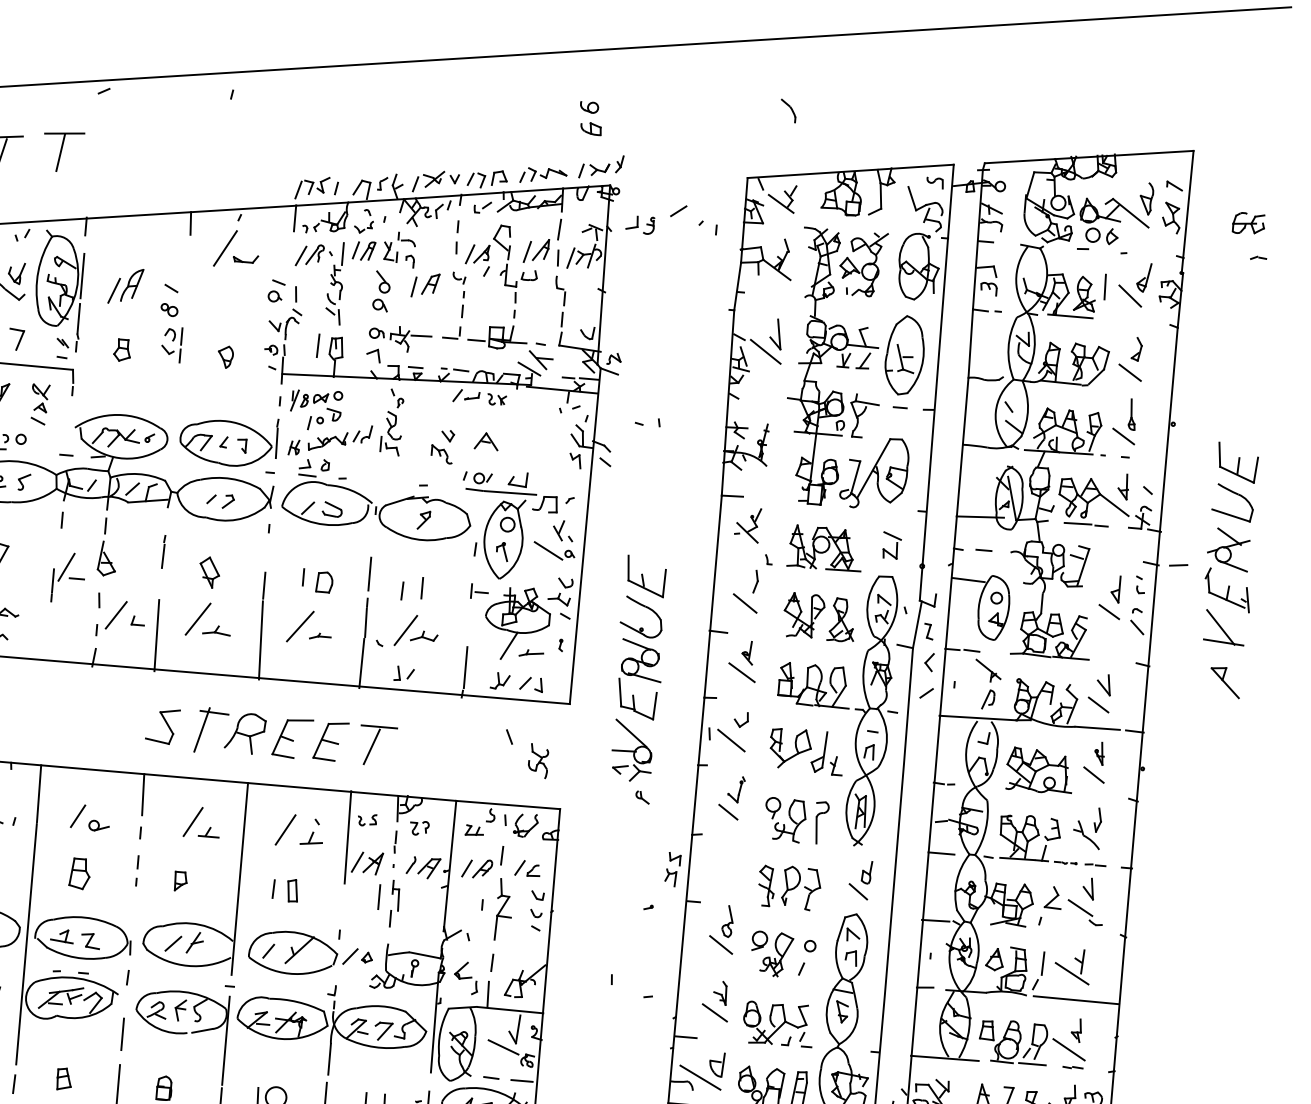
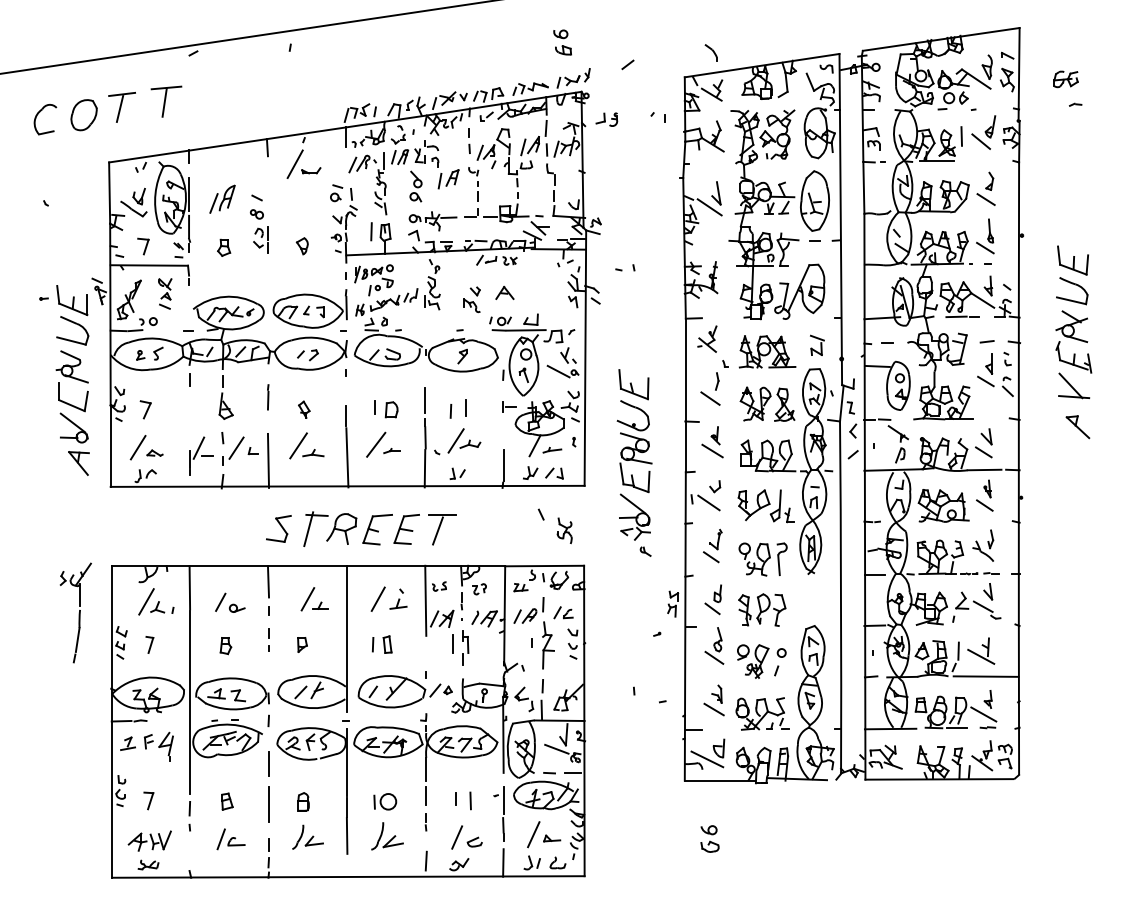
part: (787, 110) -> (710, 52), moved
line: (678, 210) -> (627, 64), moved
line: (1177, 564) -> (986, 341), moved
part: (209, 572) -> (304, 409), size x0.71
part: (69, 577) -> (201, 455), moved
part: (79, 874) -> (225, 646), size x0.71
part: (859, 879) -> (712, 599), moved

